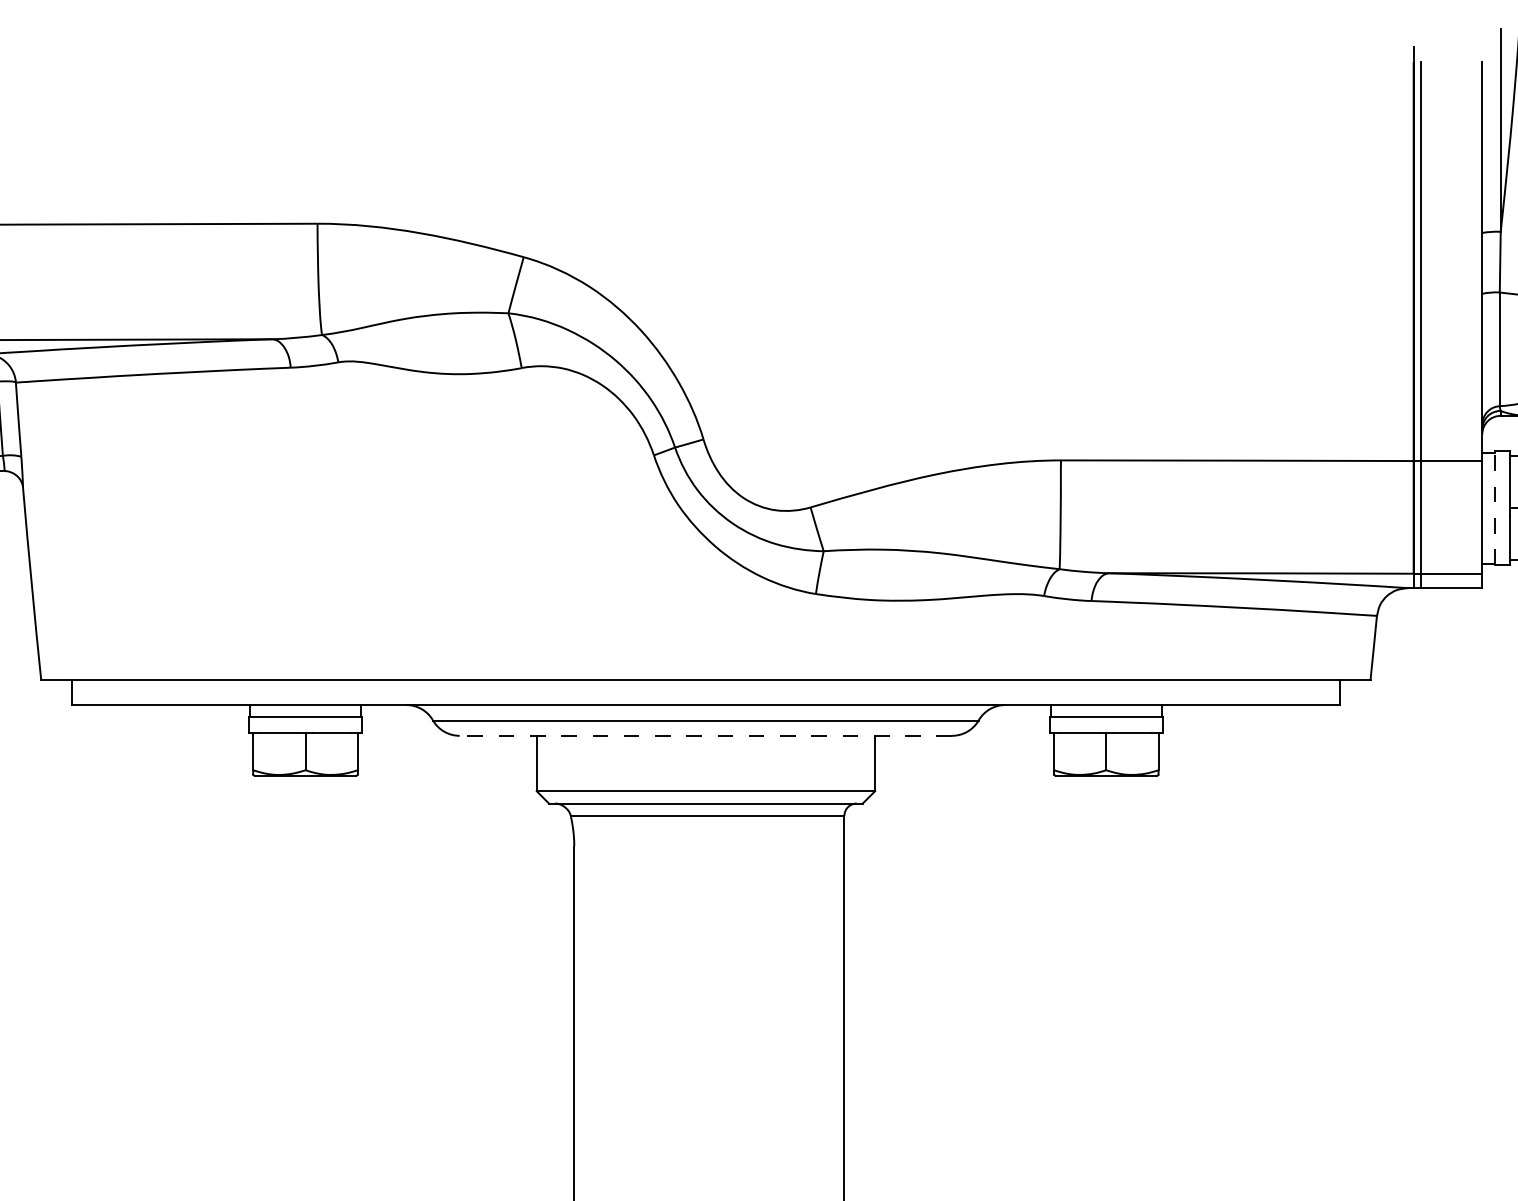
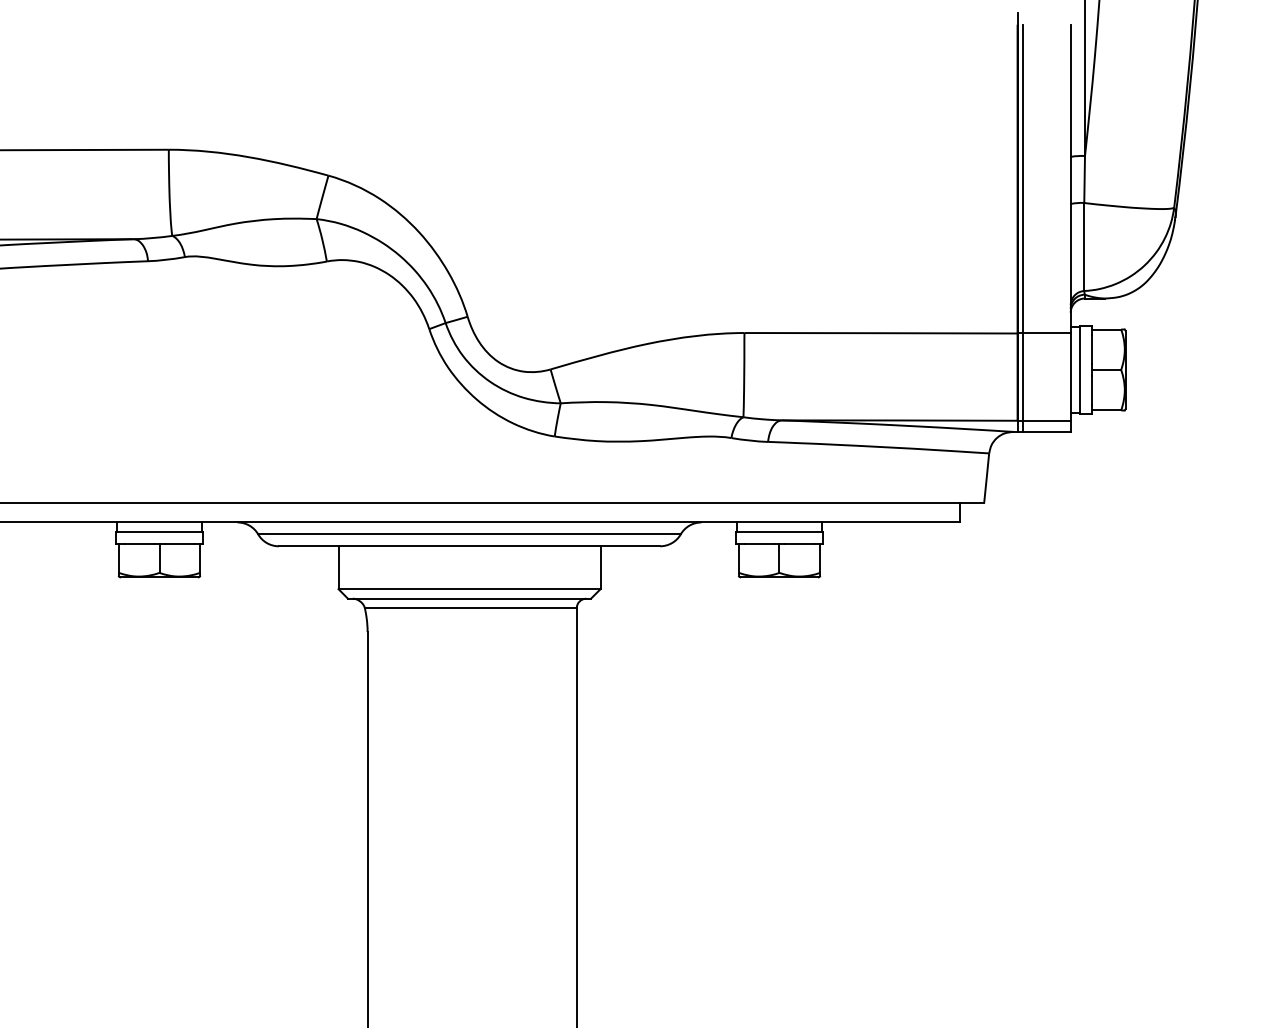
line: (1494, 508) -> (1080, 370), dashed -> solid
line: (705, 736) -> (469, 546), dashed -> solid

